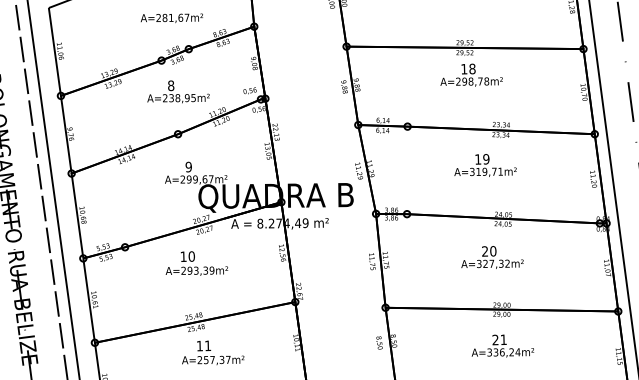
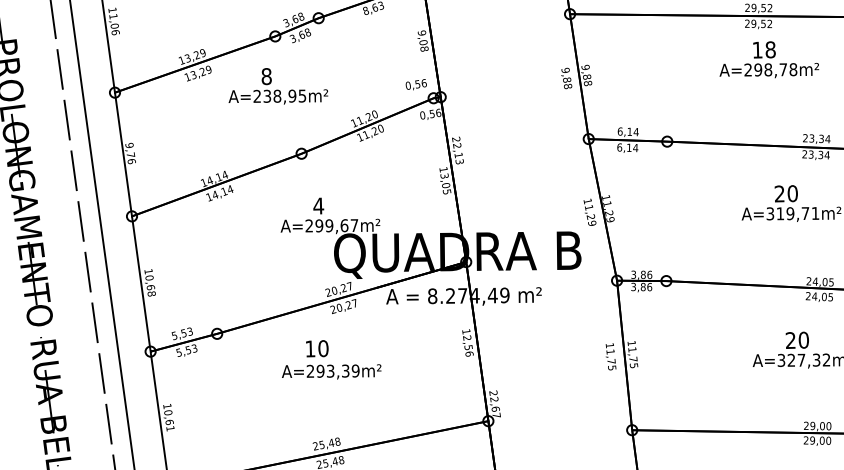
text: (178, 91) -> (278, 85), moved
text: (482, 159) -> (786, 193), 19 -> 20
text: (188, 166) -> (318, 205), 9 -> 4

